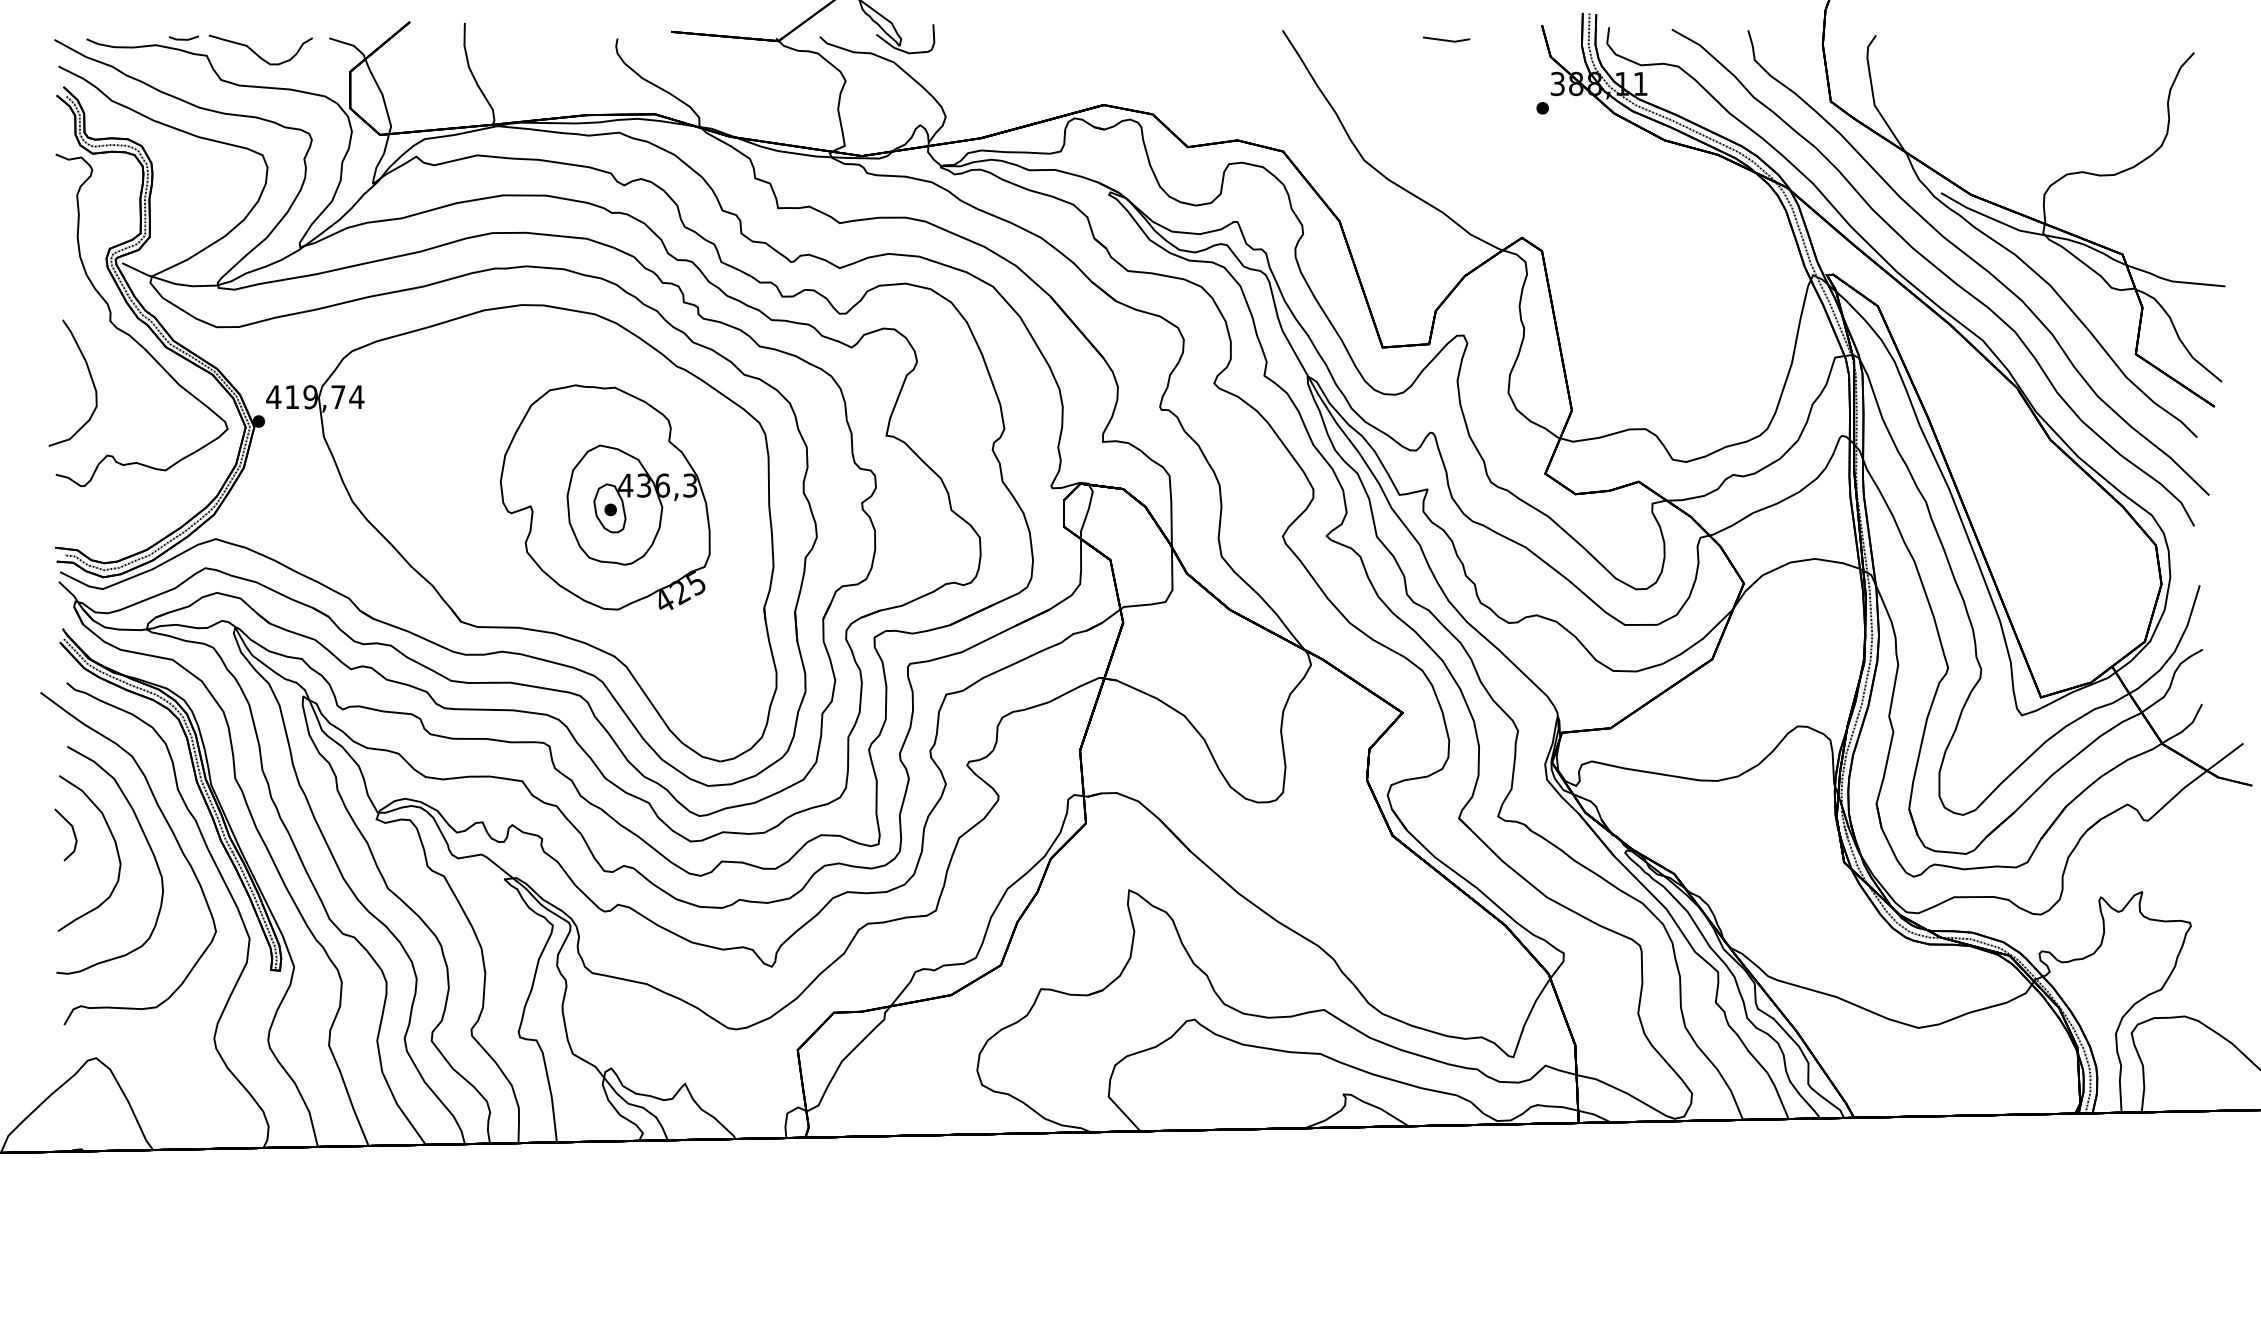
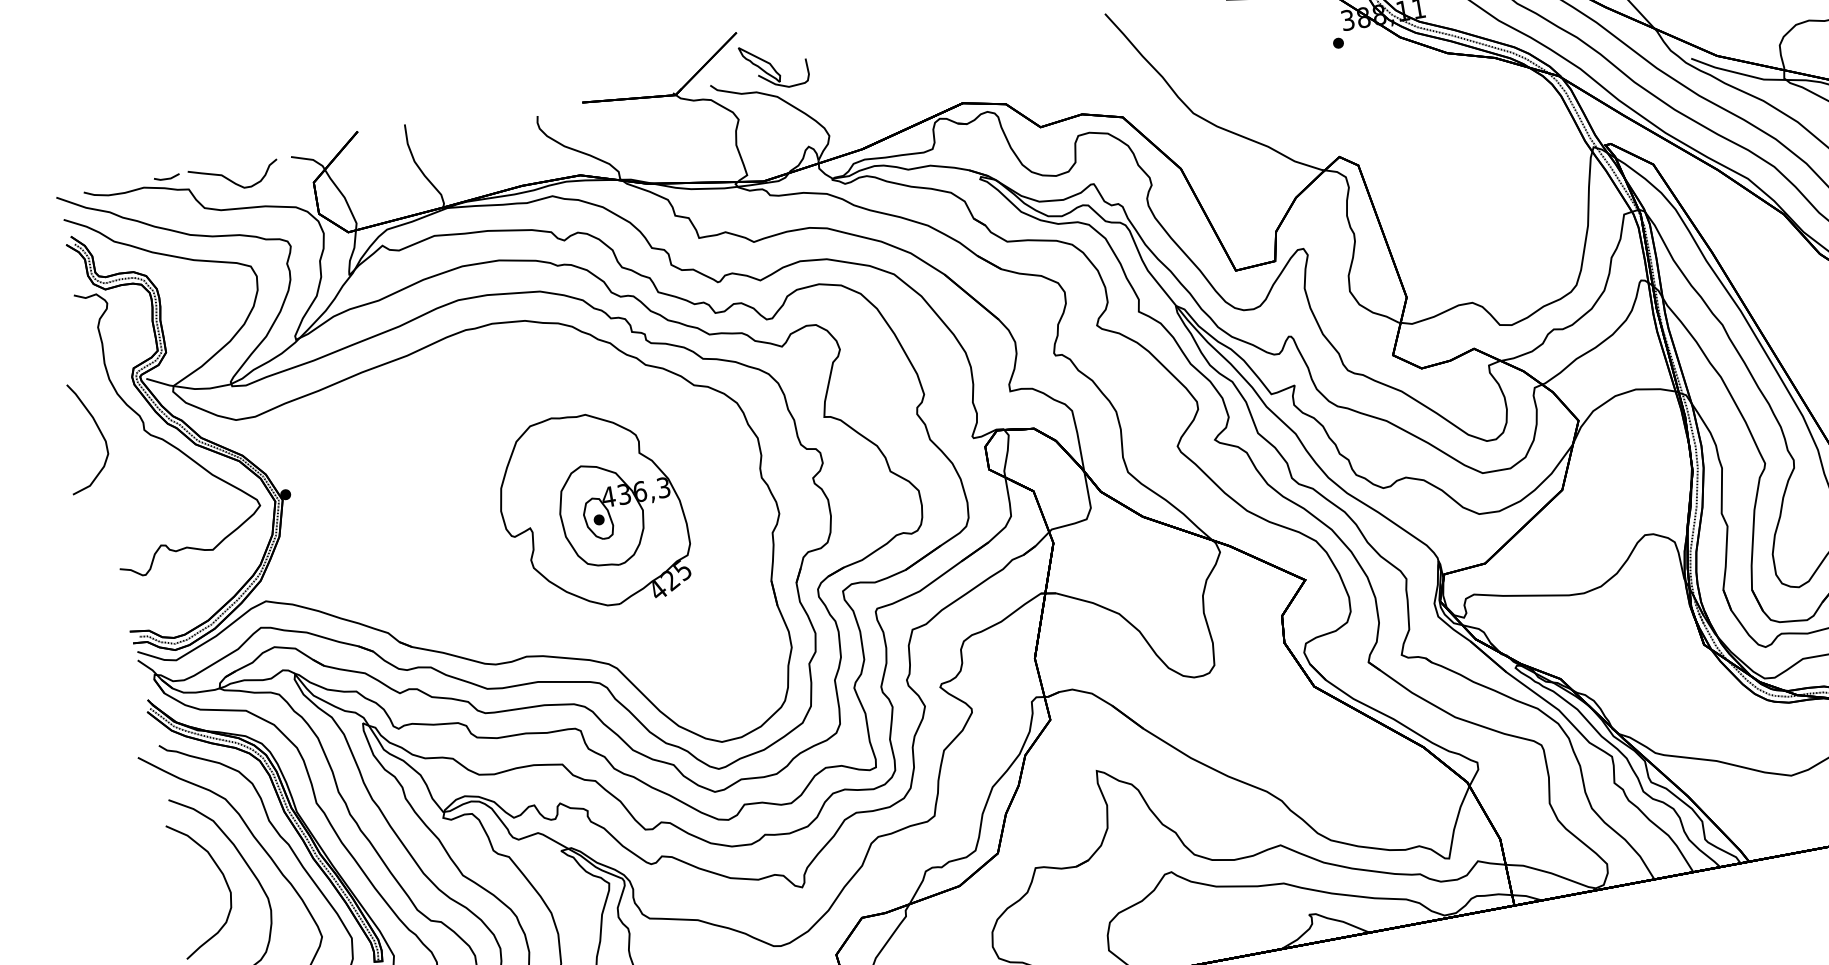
part: (89, 375) -> (97, 428), moved
part: (521, 533) -> (526, 552), removed
part: (72, 831) -> (185, 871), removed

